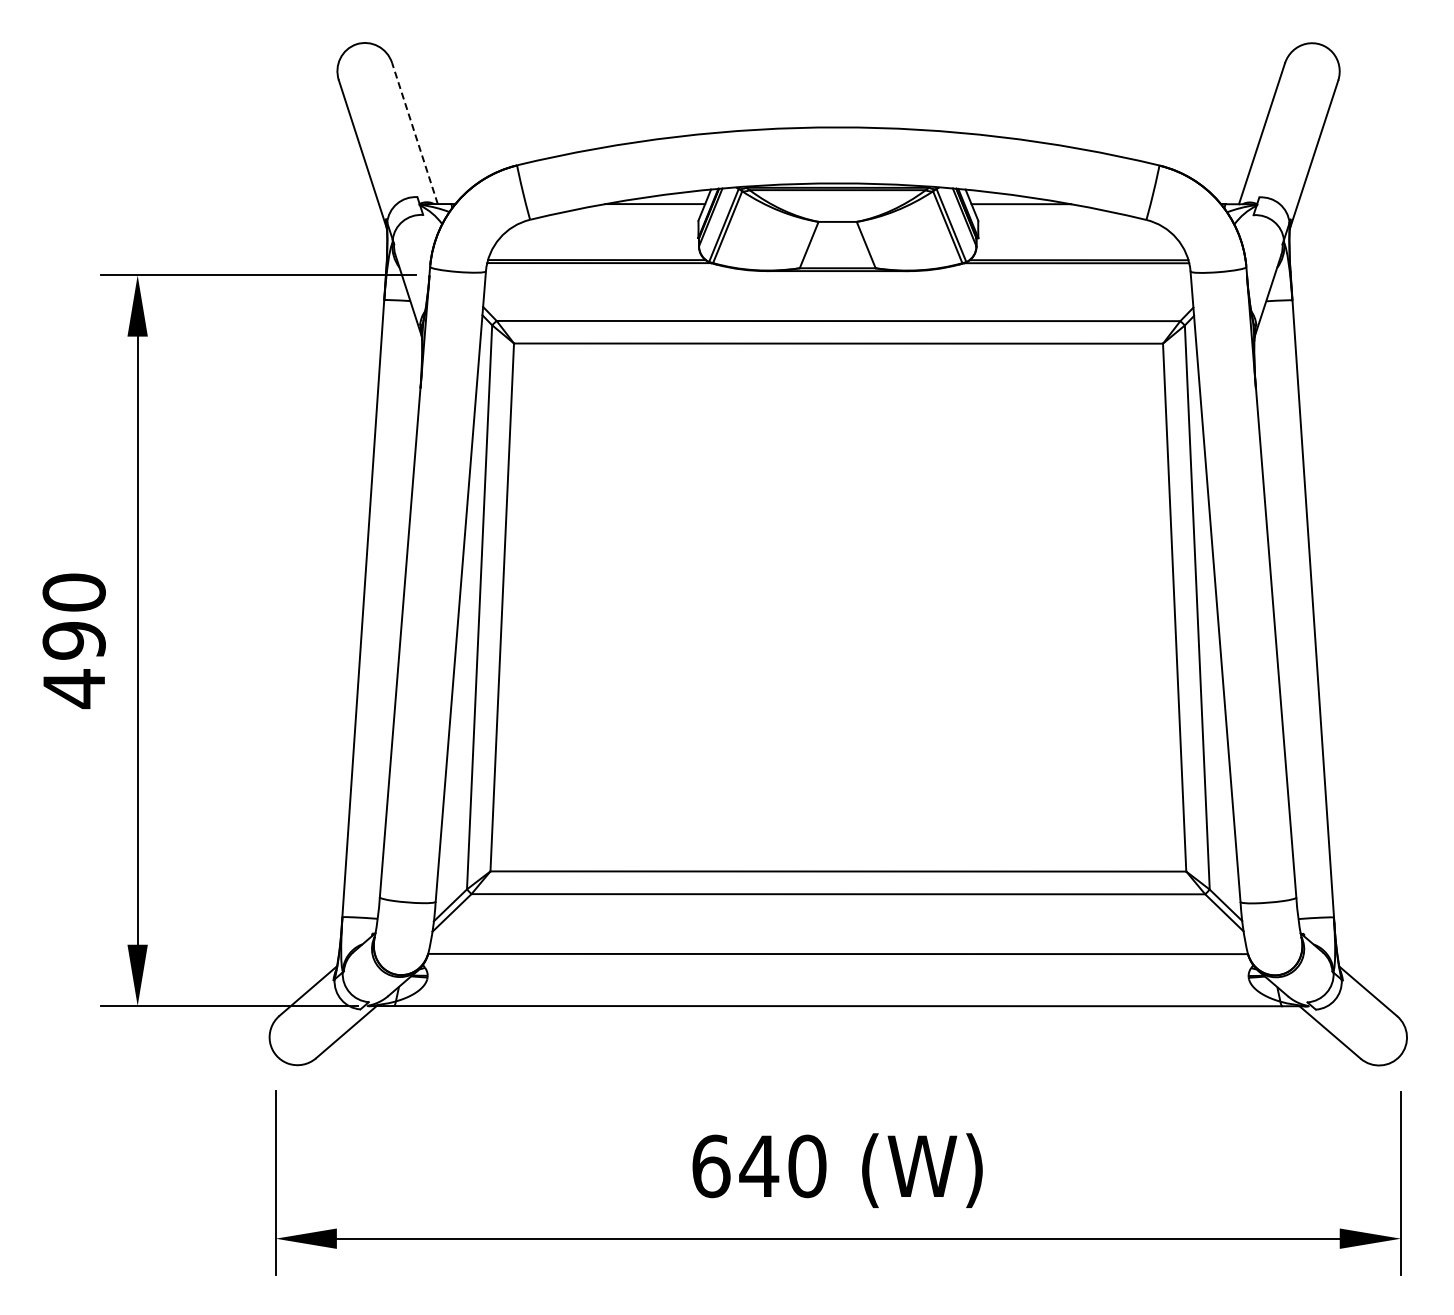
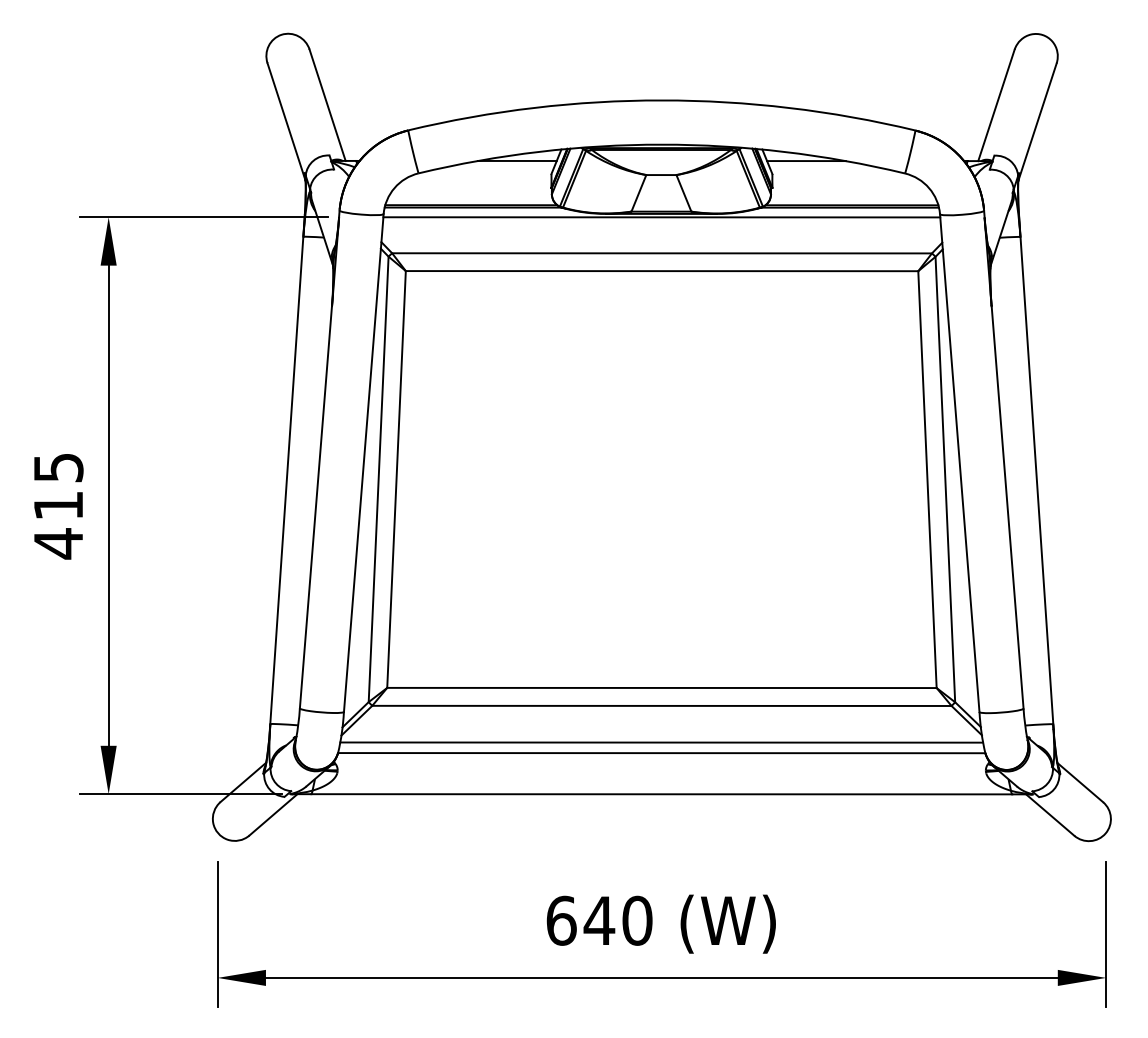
line: (414, 133) -> (327, 105), dashed -> solid
line: (837, 275) -> (661, 217), added
text: (73, 616) -> (57, 486), 490 -> 415
line: (838, 940) -> (662, 742), added

